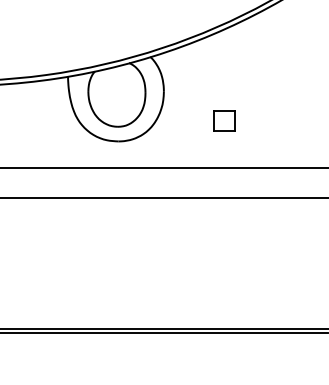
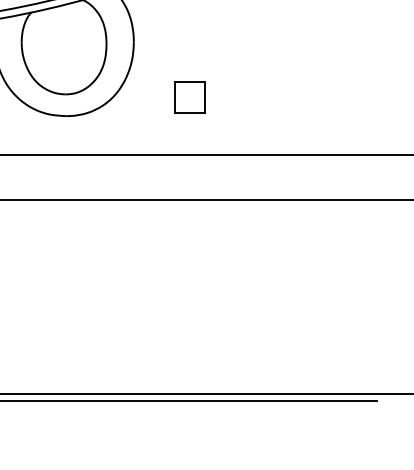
part: (224, 120) -> (189, 96), moved

